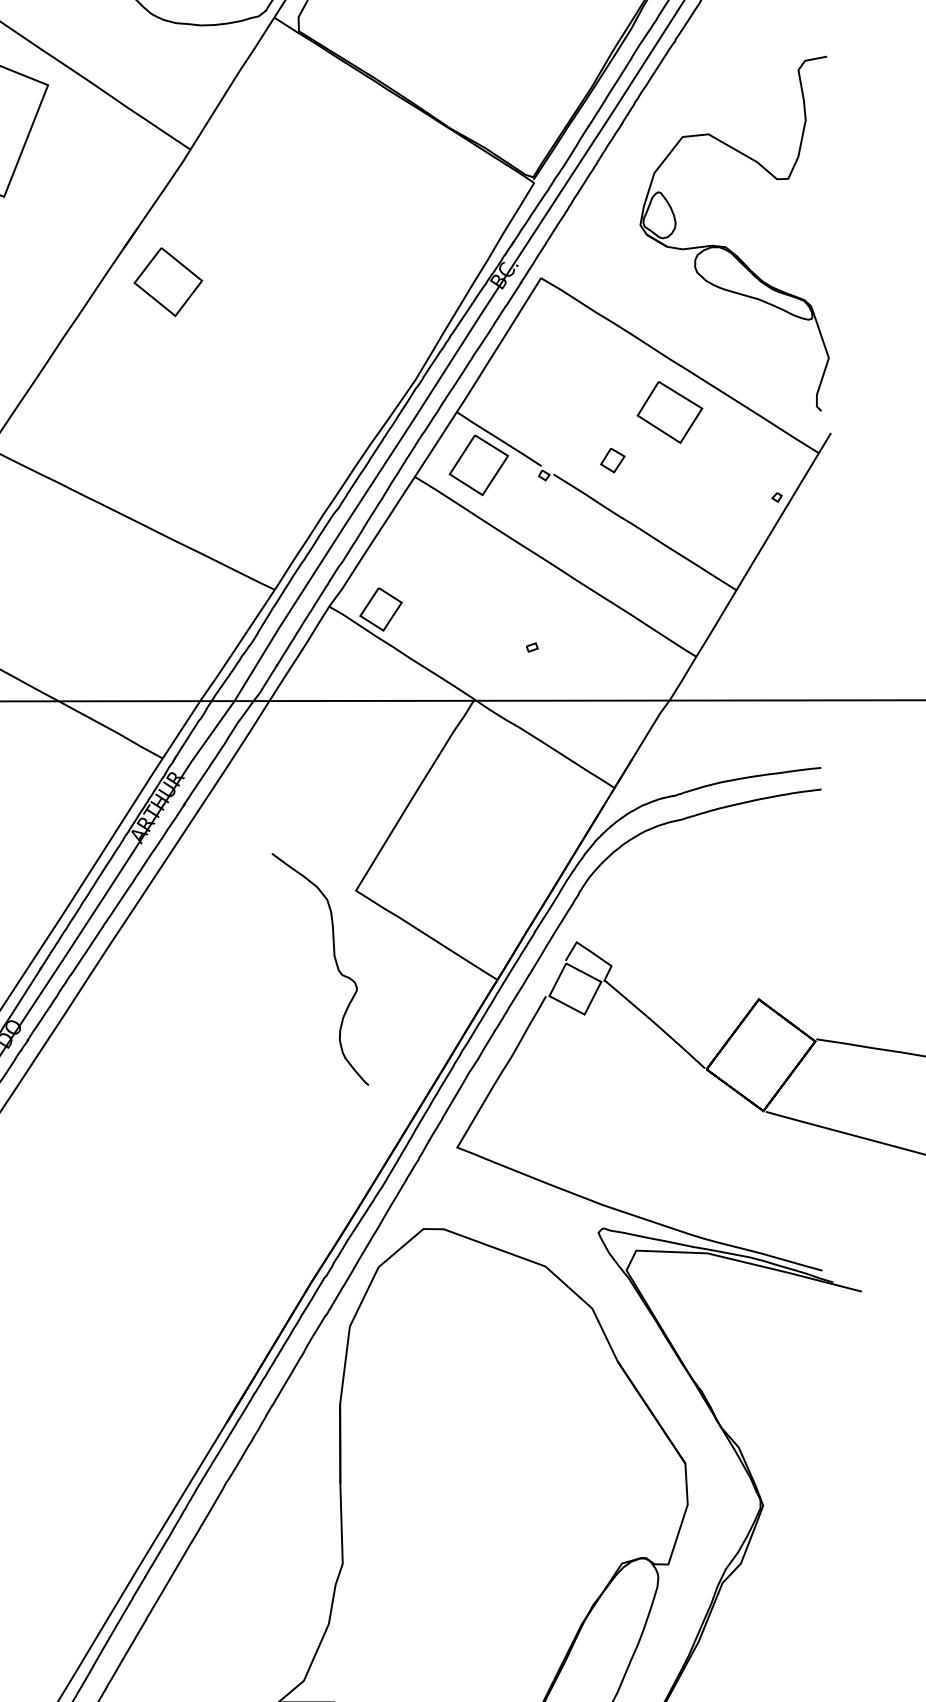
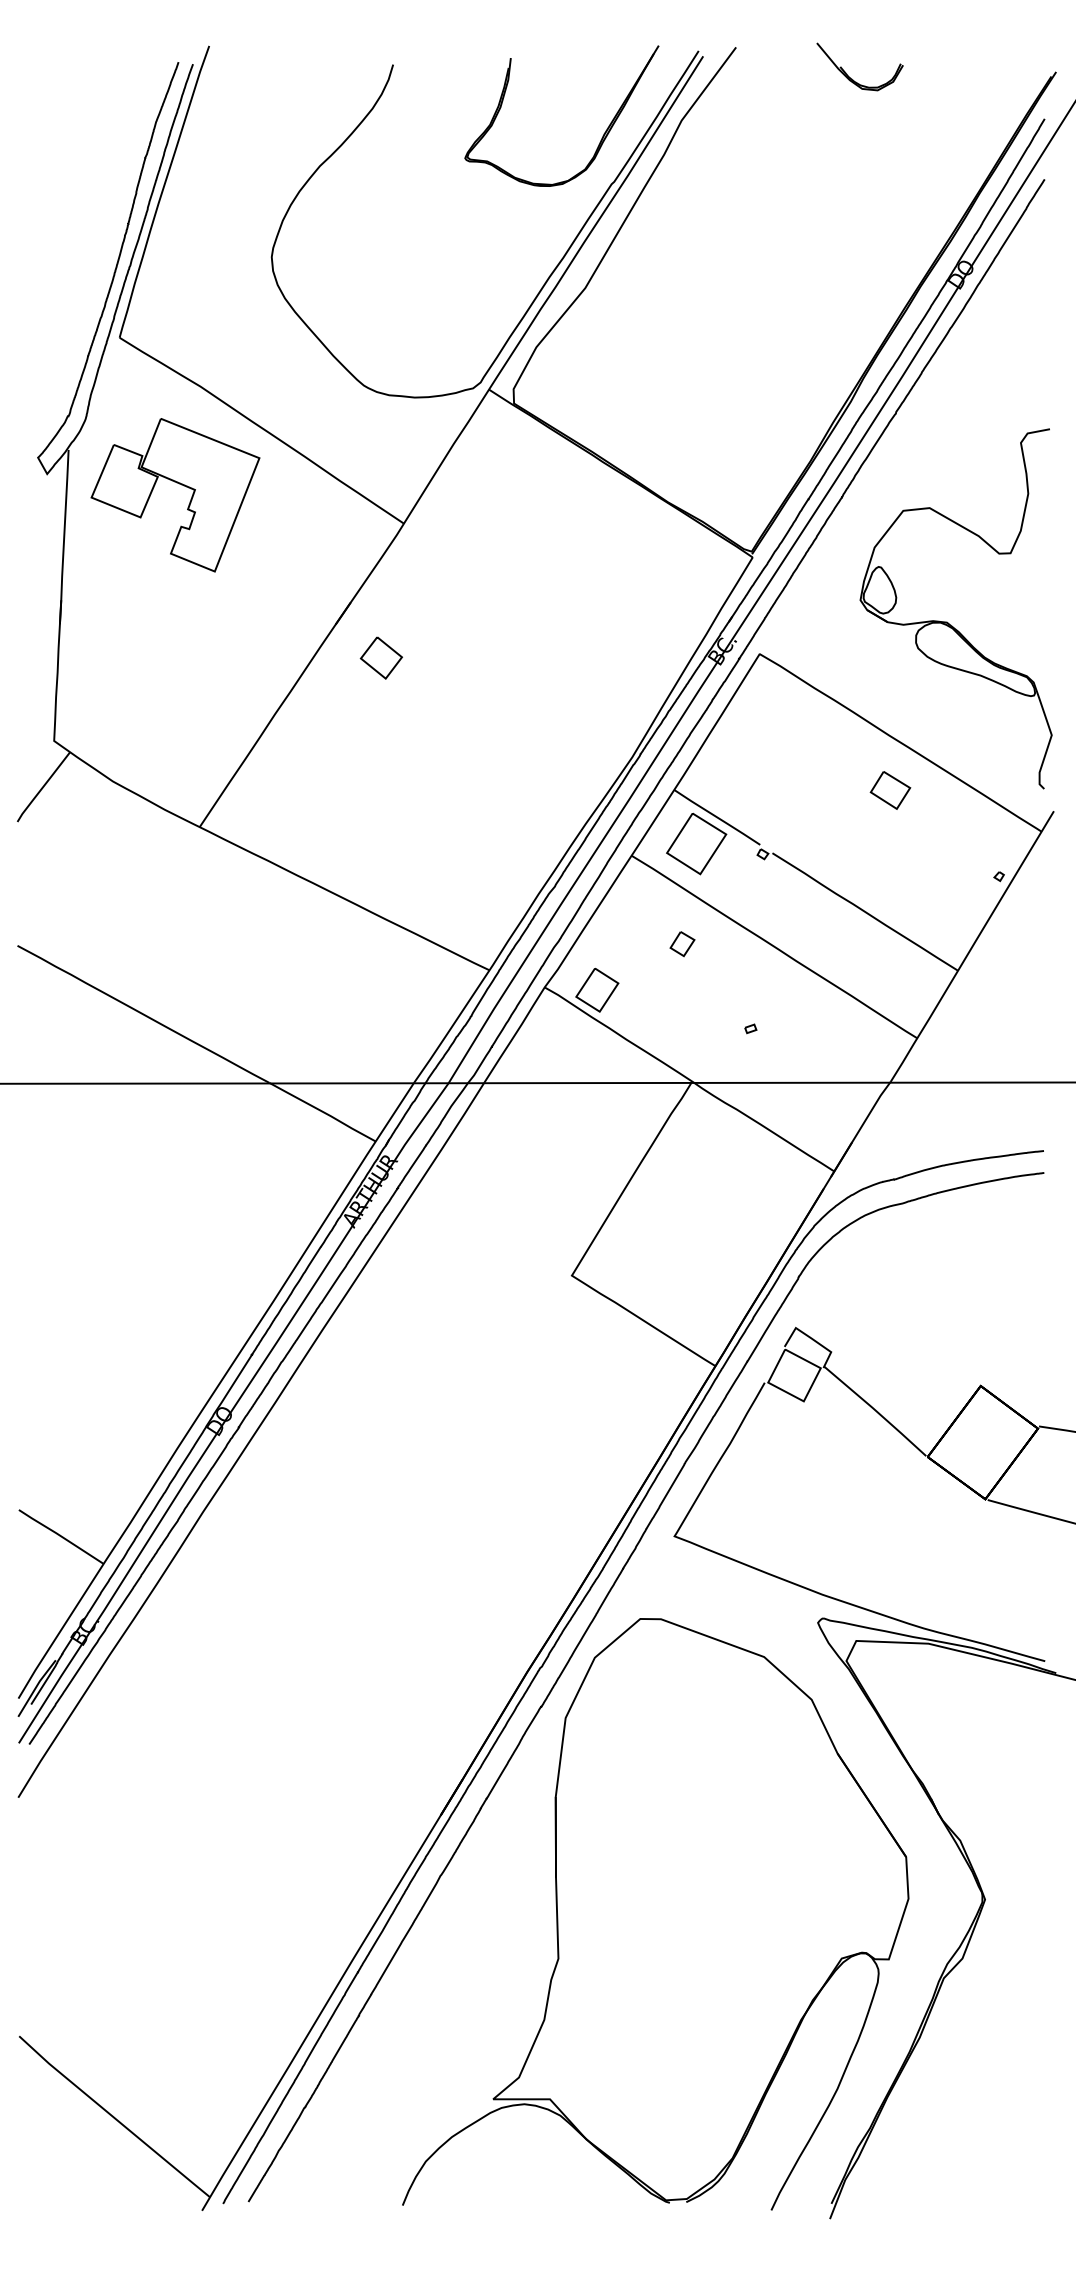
part: (168, 281) -> (381, 657), size x0.6
part: (669, 412) -> (890, 790), size x0.6
part: (612, 460) -> (682, 944), moved
curve: (335, 964) -> (551, 1350), removed

